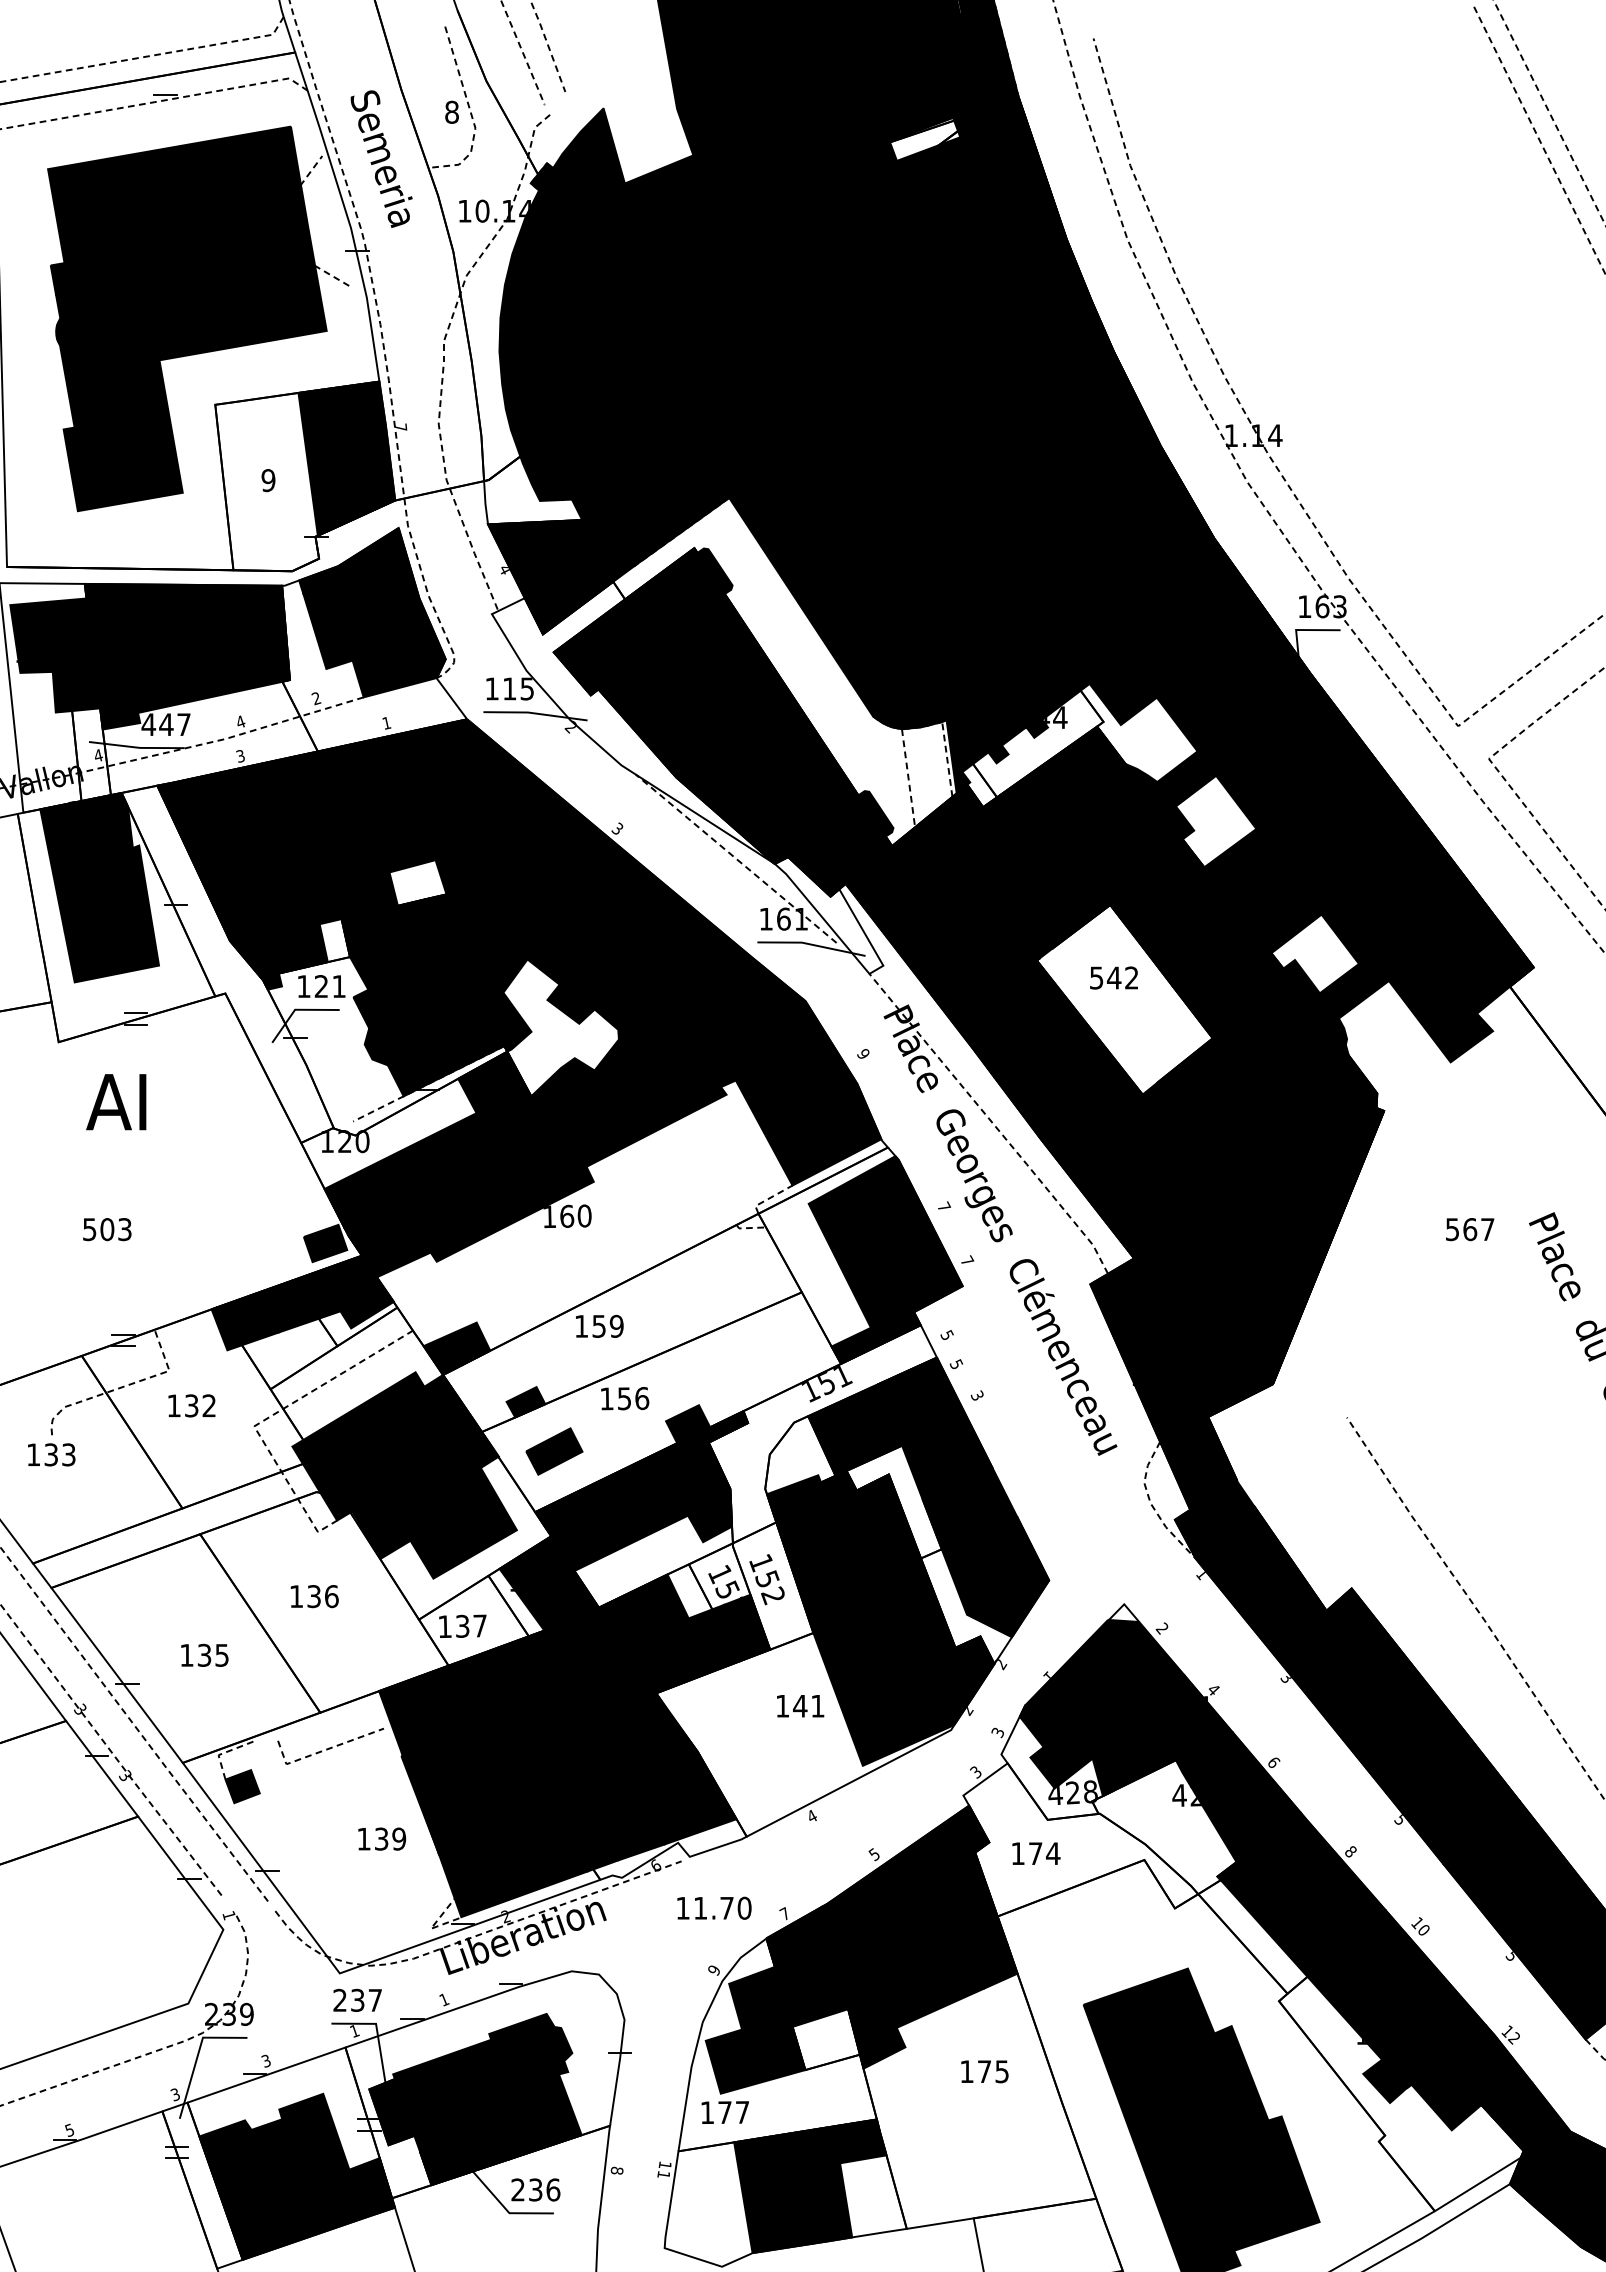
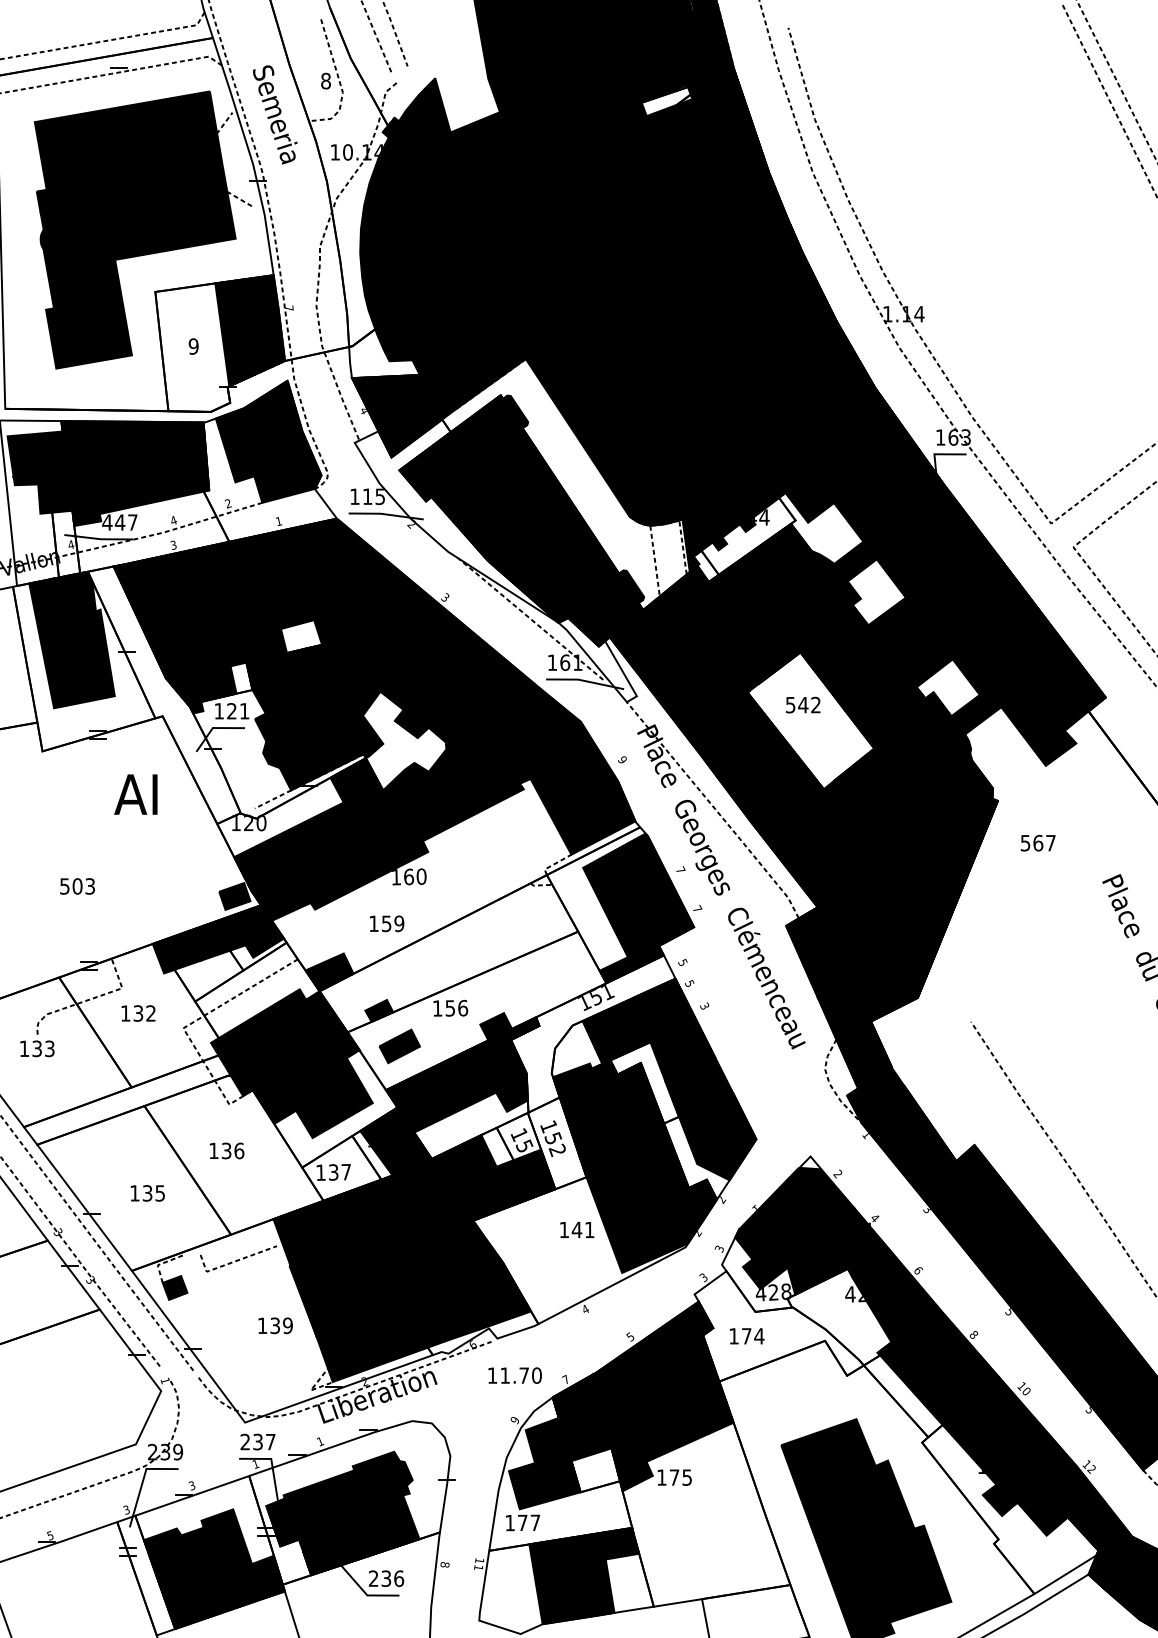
text: (116, 1102) -> (136, 794), moved
text: (1470, 1229) -> (1038, 843), moved
text: (599, 1325) -> (386, 923), moved
text: (984, 2071) -> (674, 1477), moved

